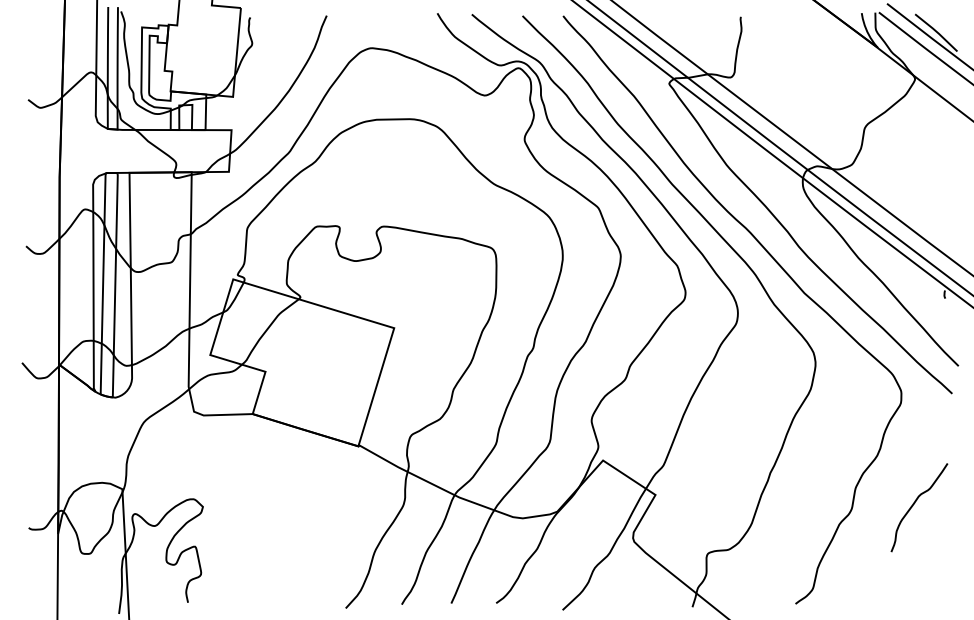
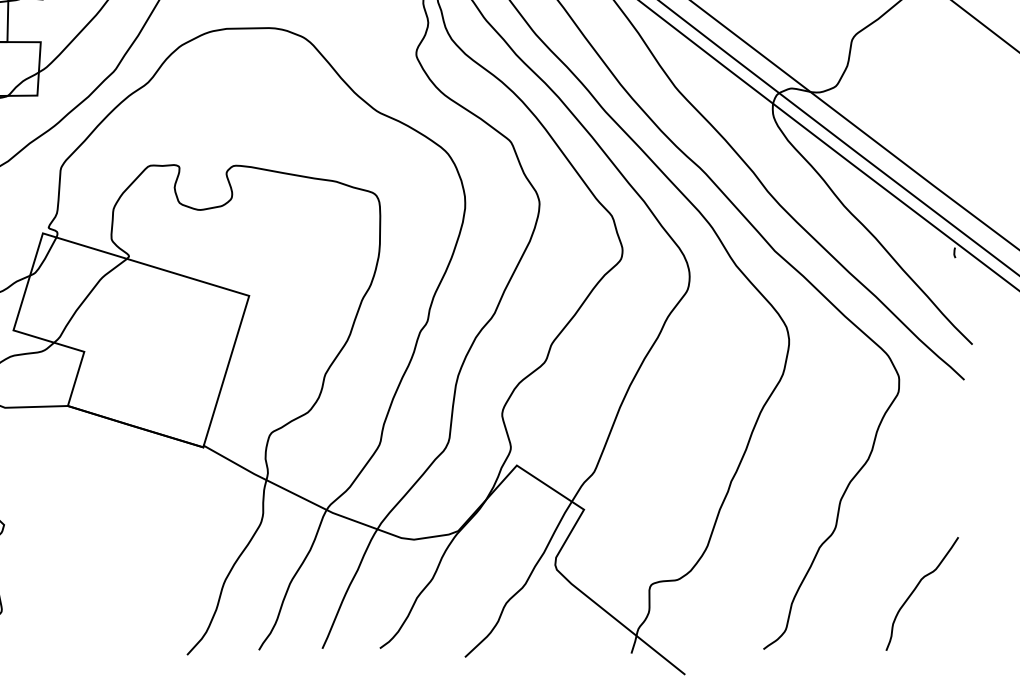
curve: (915, 503) -> (917, 588), moved

